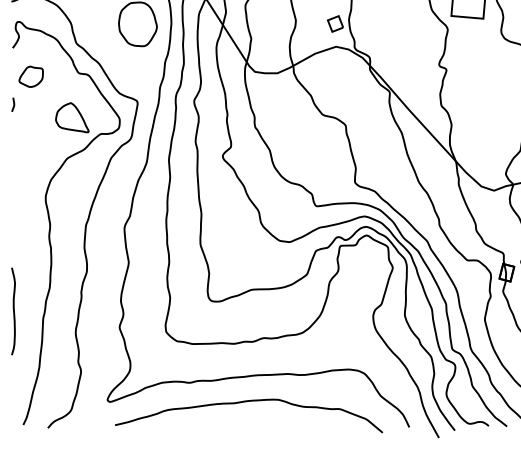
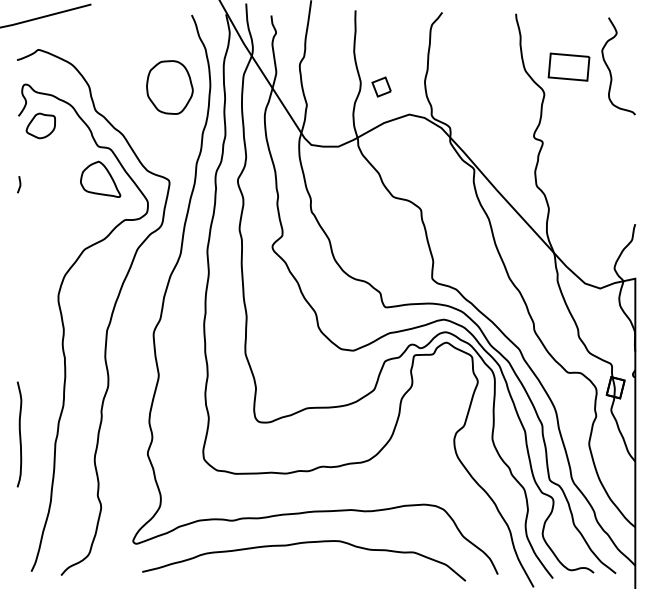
part: (335, 23) -> (381, 86), moved
part: (30, 76) -> (40, 125), moved
part: (72, 117) -> (100, 178), moved

